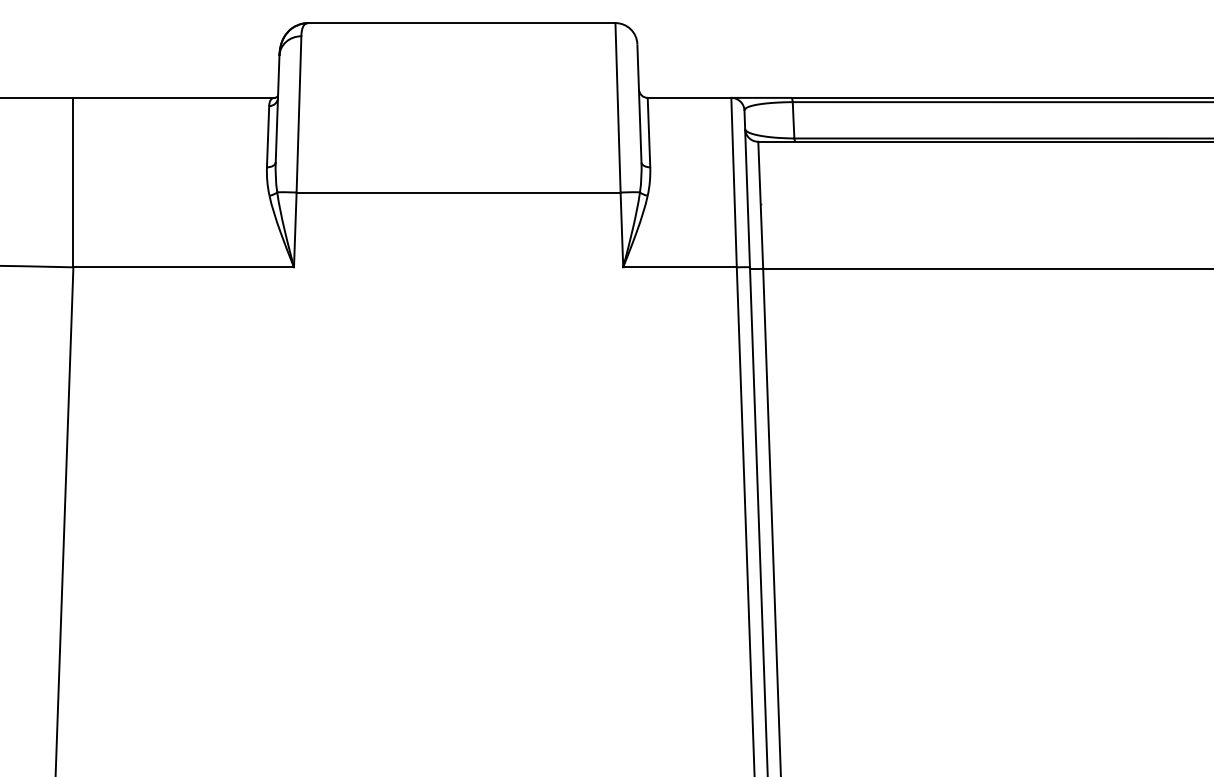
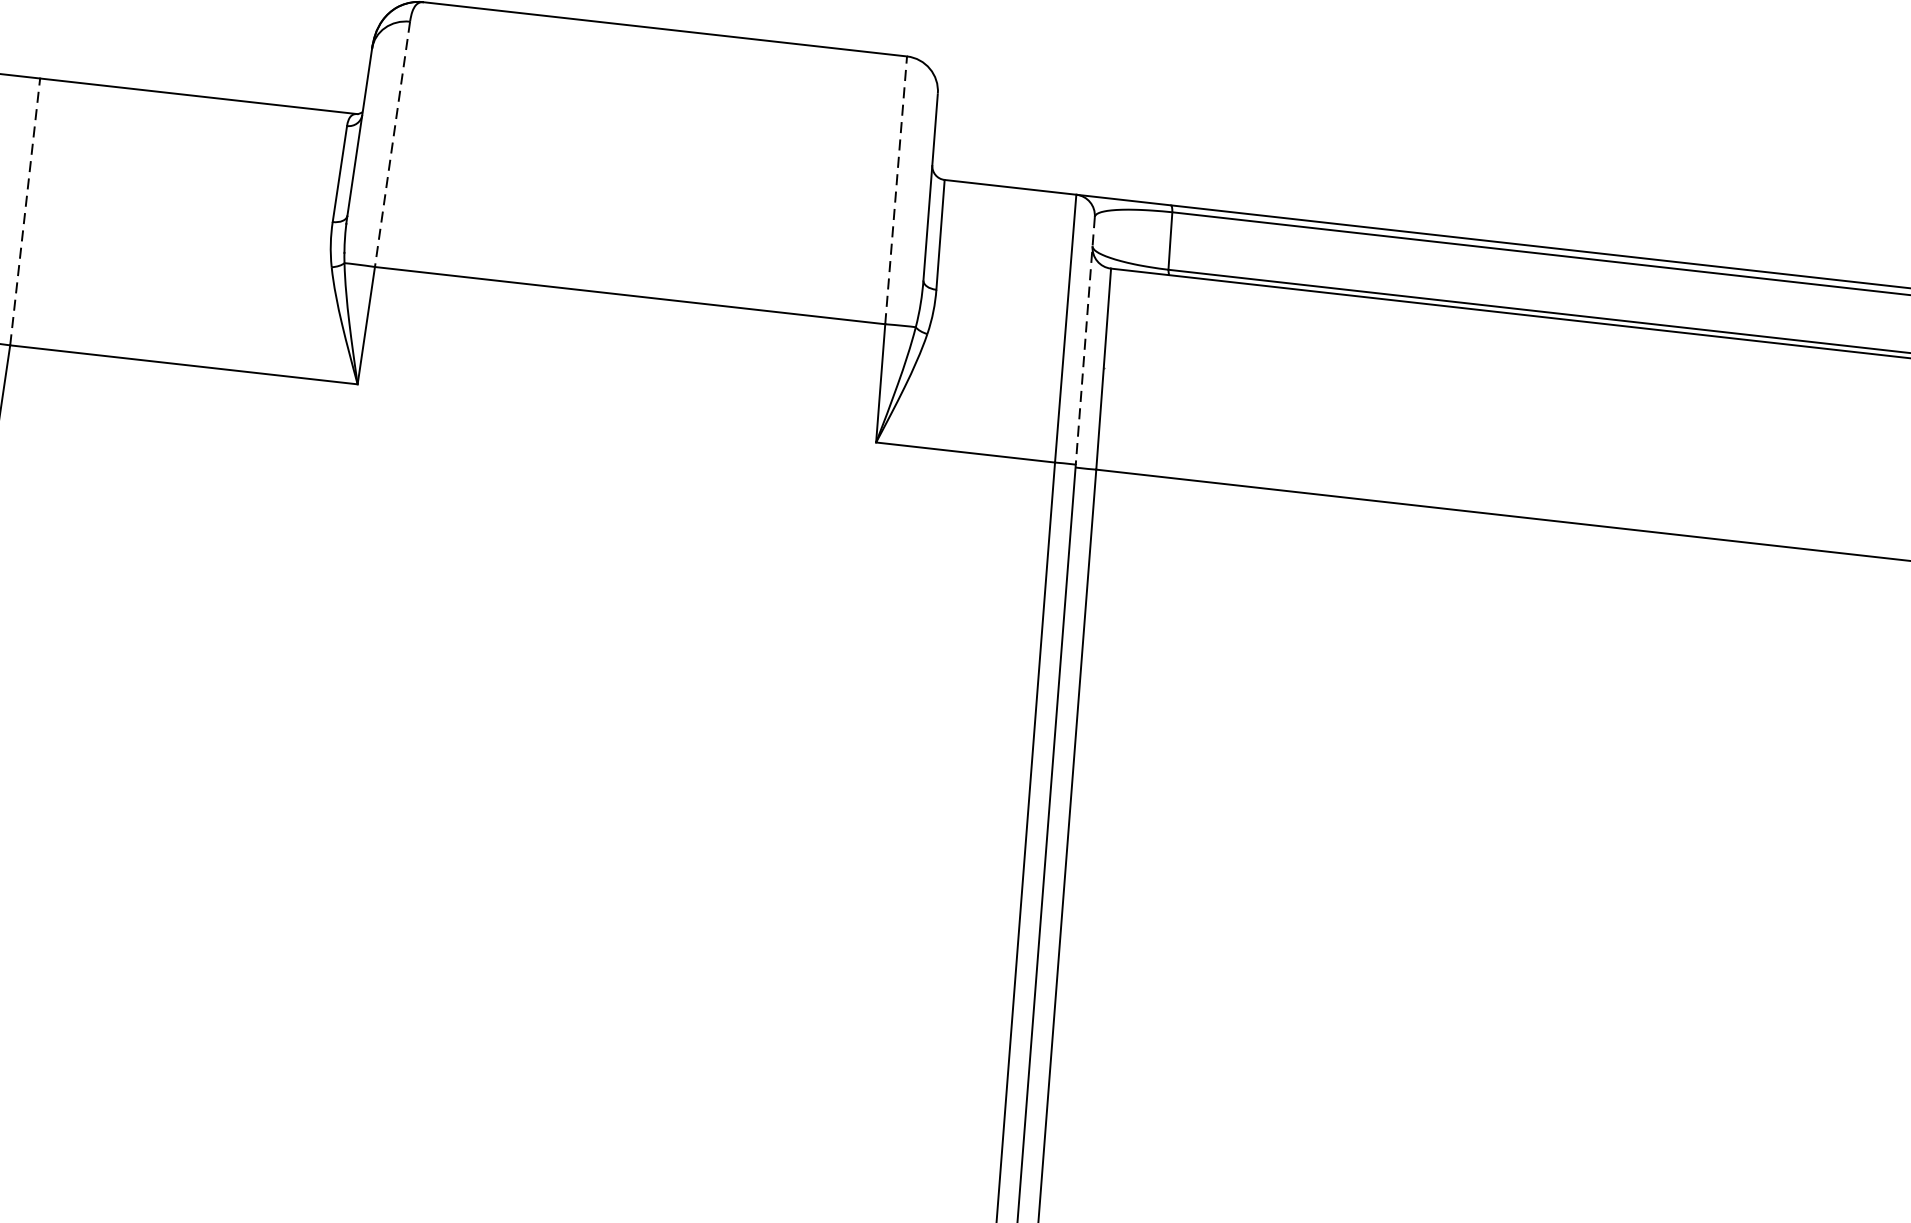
line: (618, 107) -> (896, 189), solid -> dashed
line: (298, 114) -> (391, 144), solid -> dashed
line: (73, 182) -> (25, 211), solid -> dashed
line: (747, 189) -> (1085, 341), solid -> dashed

